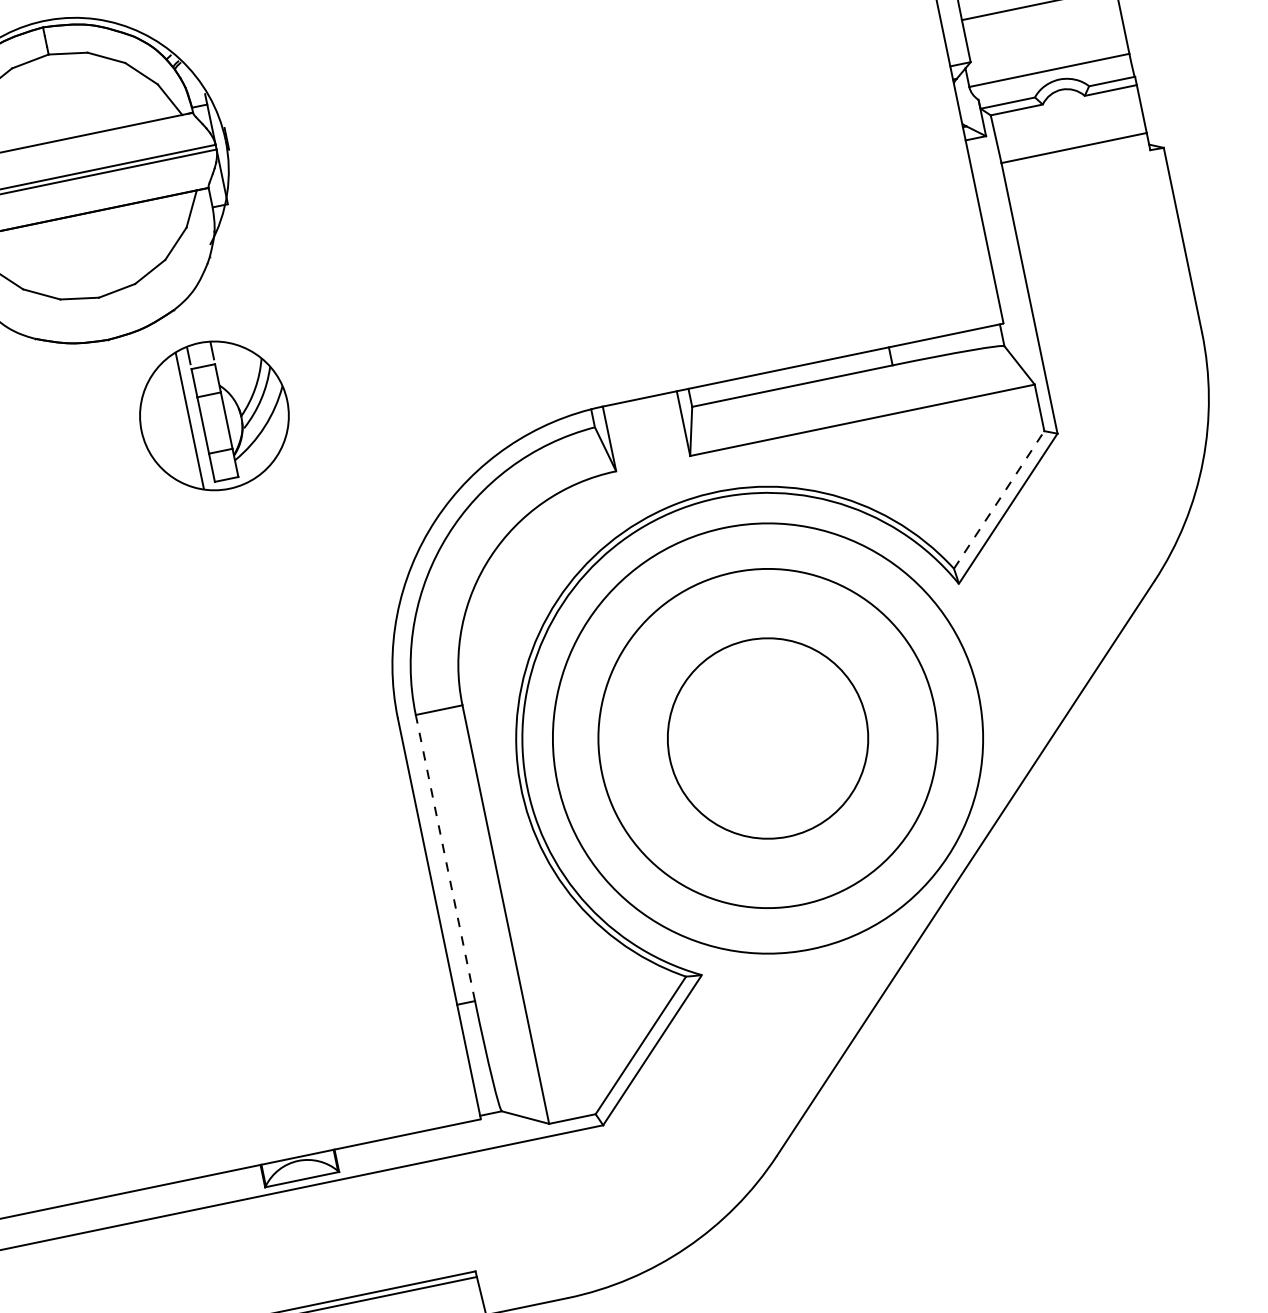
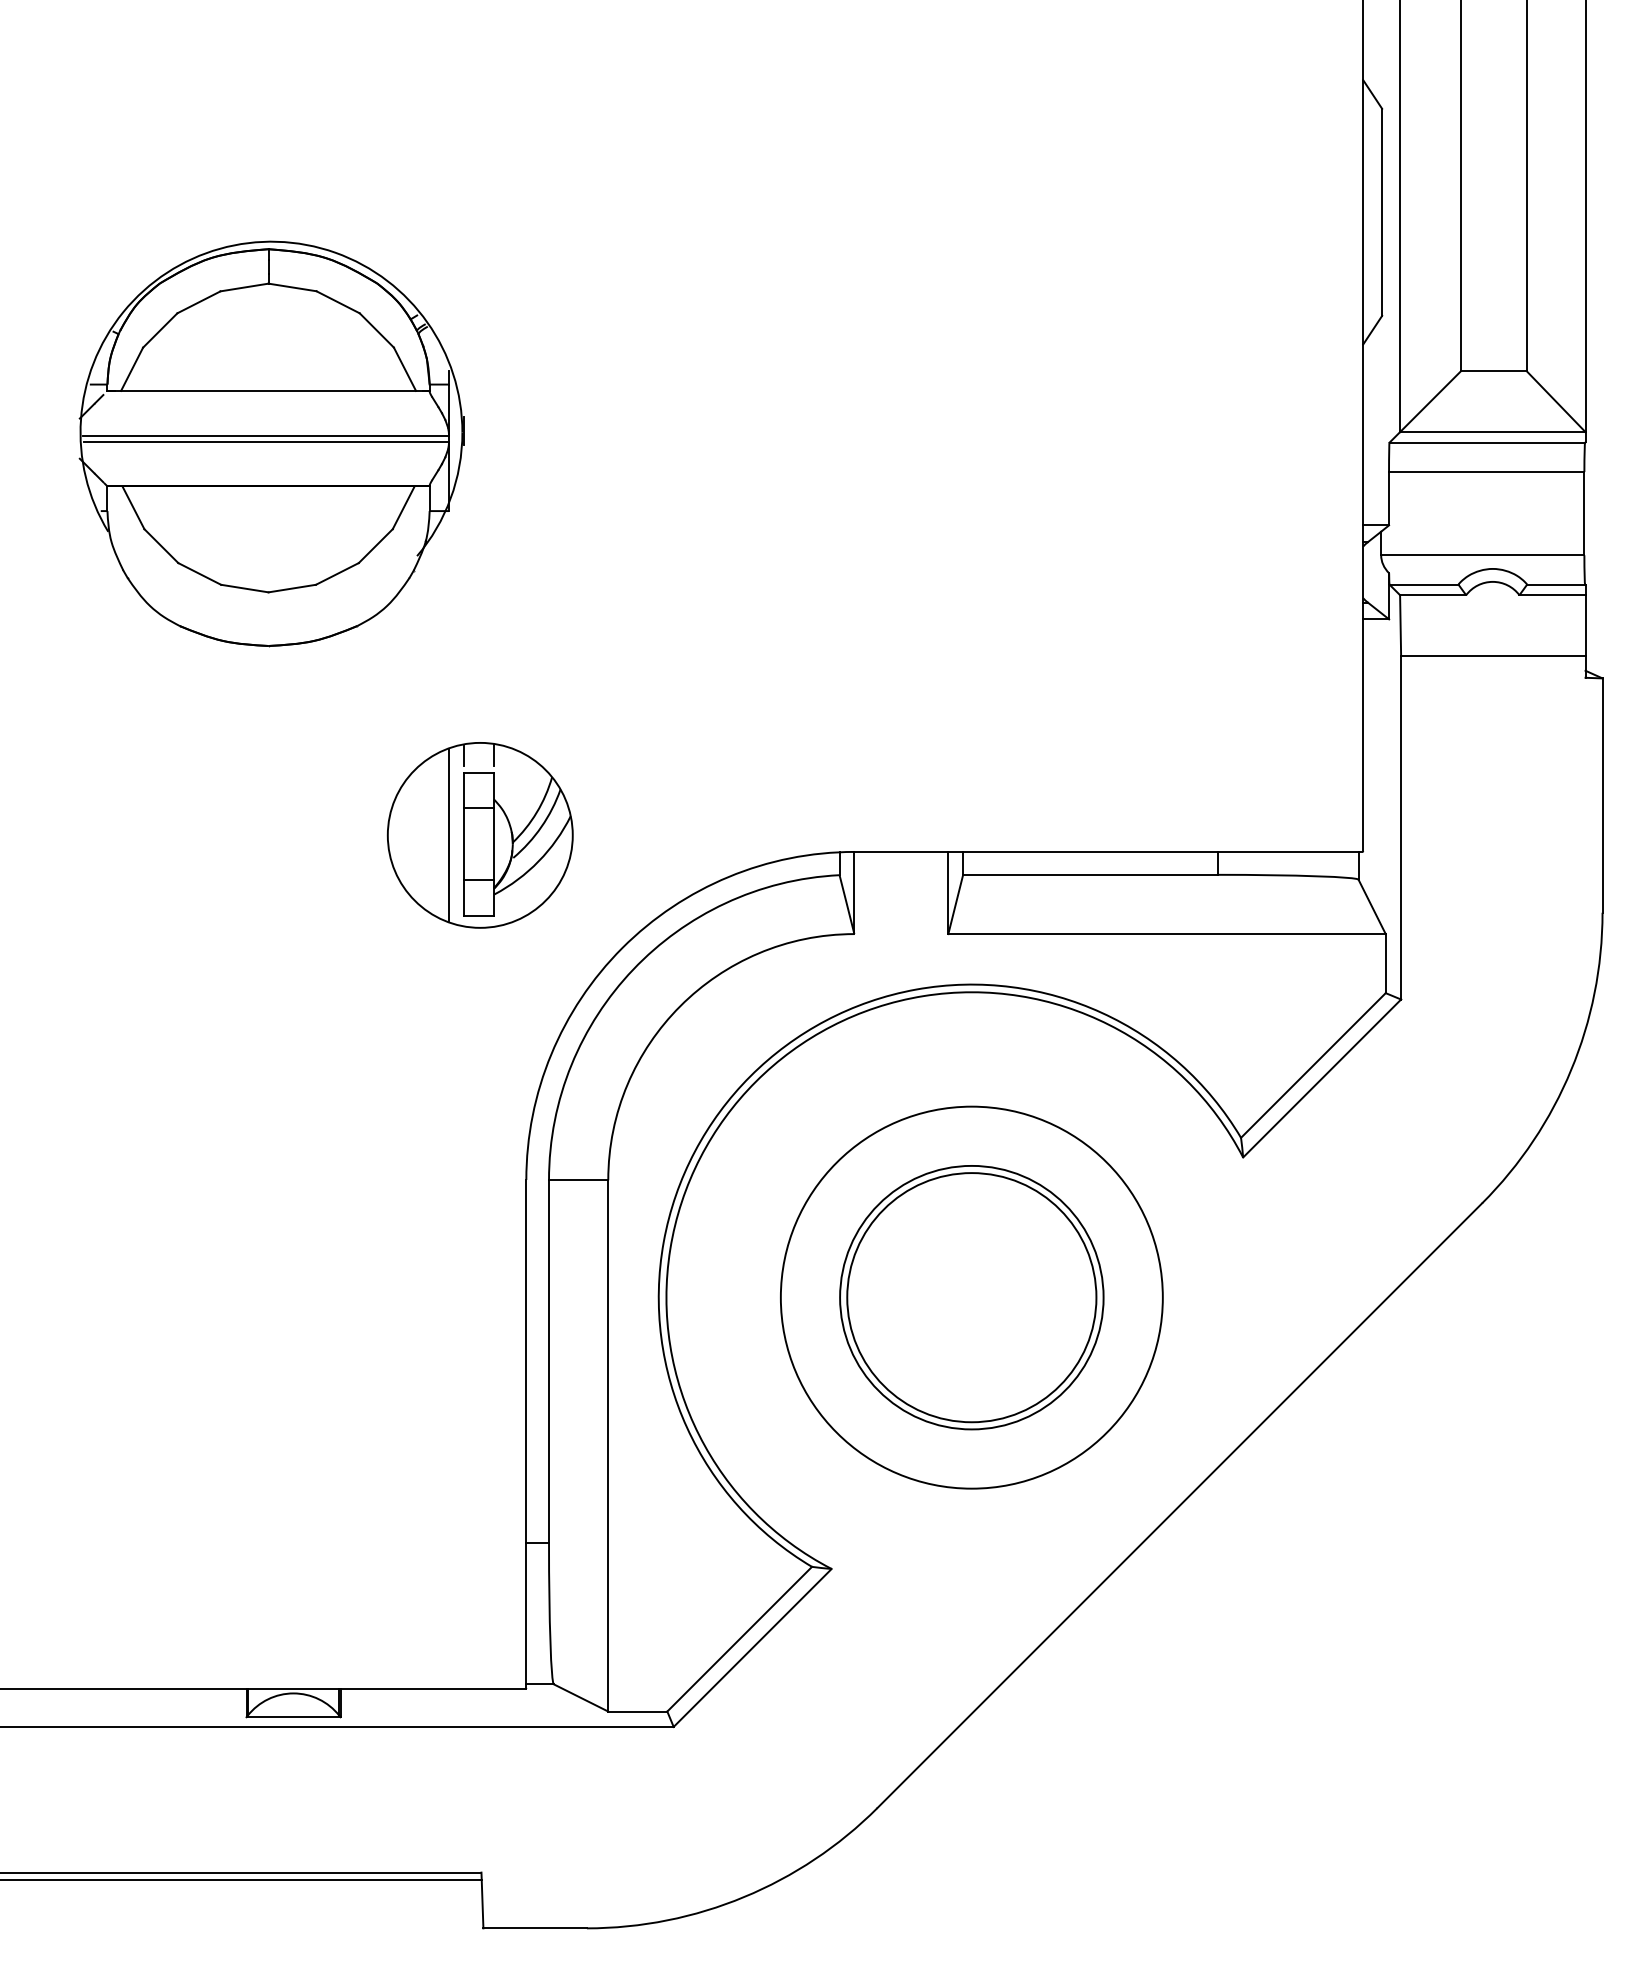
part: (213, 416) -> (479, 835), moved
line: (999, 499) -> (1313, 1065), dashed -> solid
circle: (767, 738) -> (971, 1297), size x0.62
circle: (767, 738) -> (971, 1297), size x0.71
line: (445, 857) -> (549, 1361), dashed -> solid

